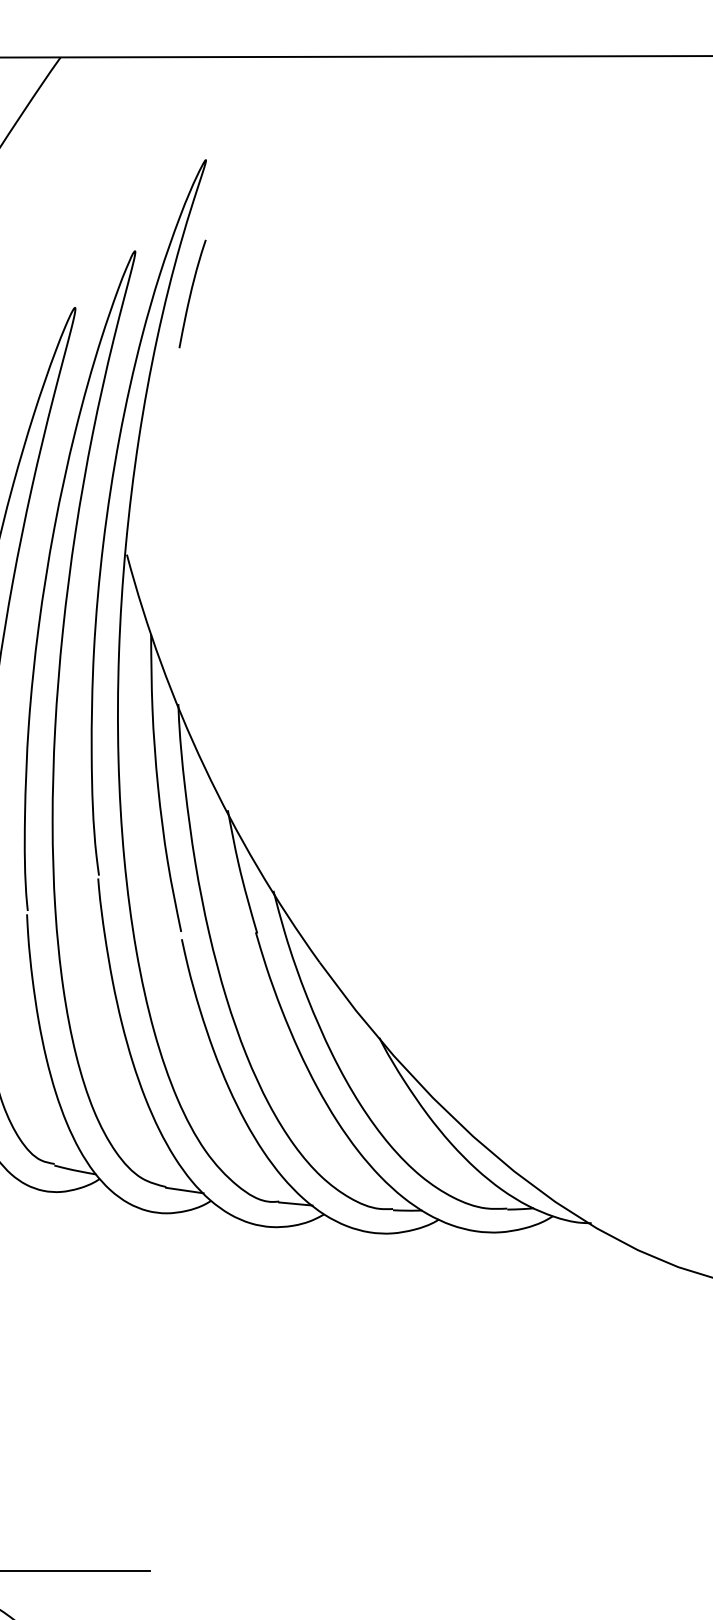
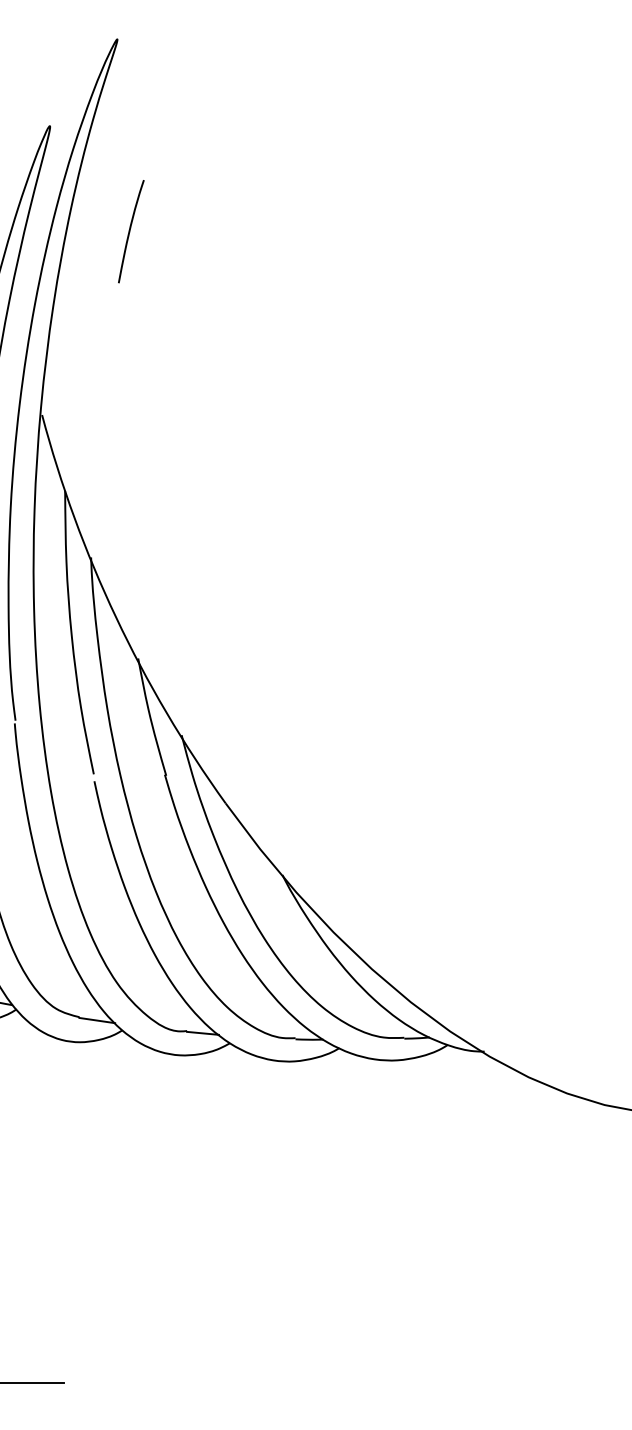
curve: (191, 293) -> (130, 231), moved

